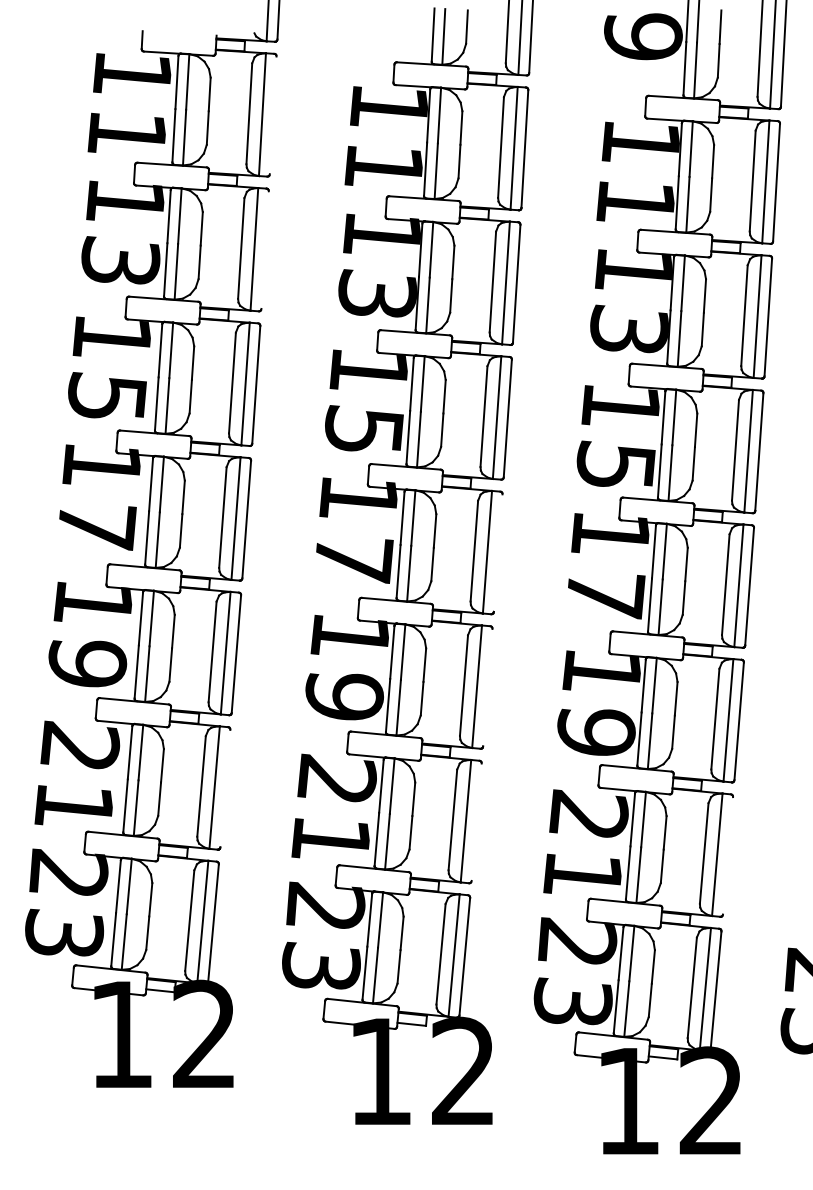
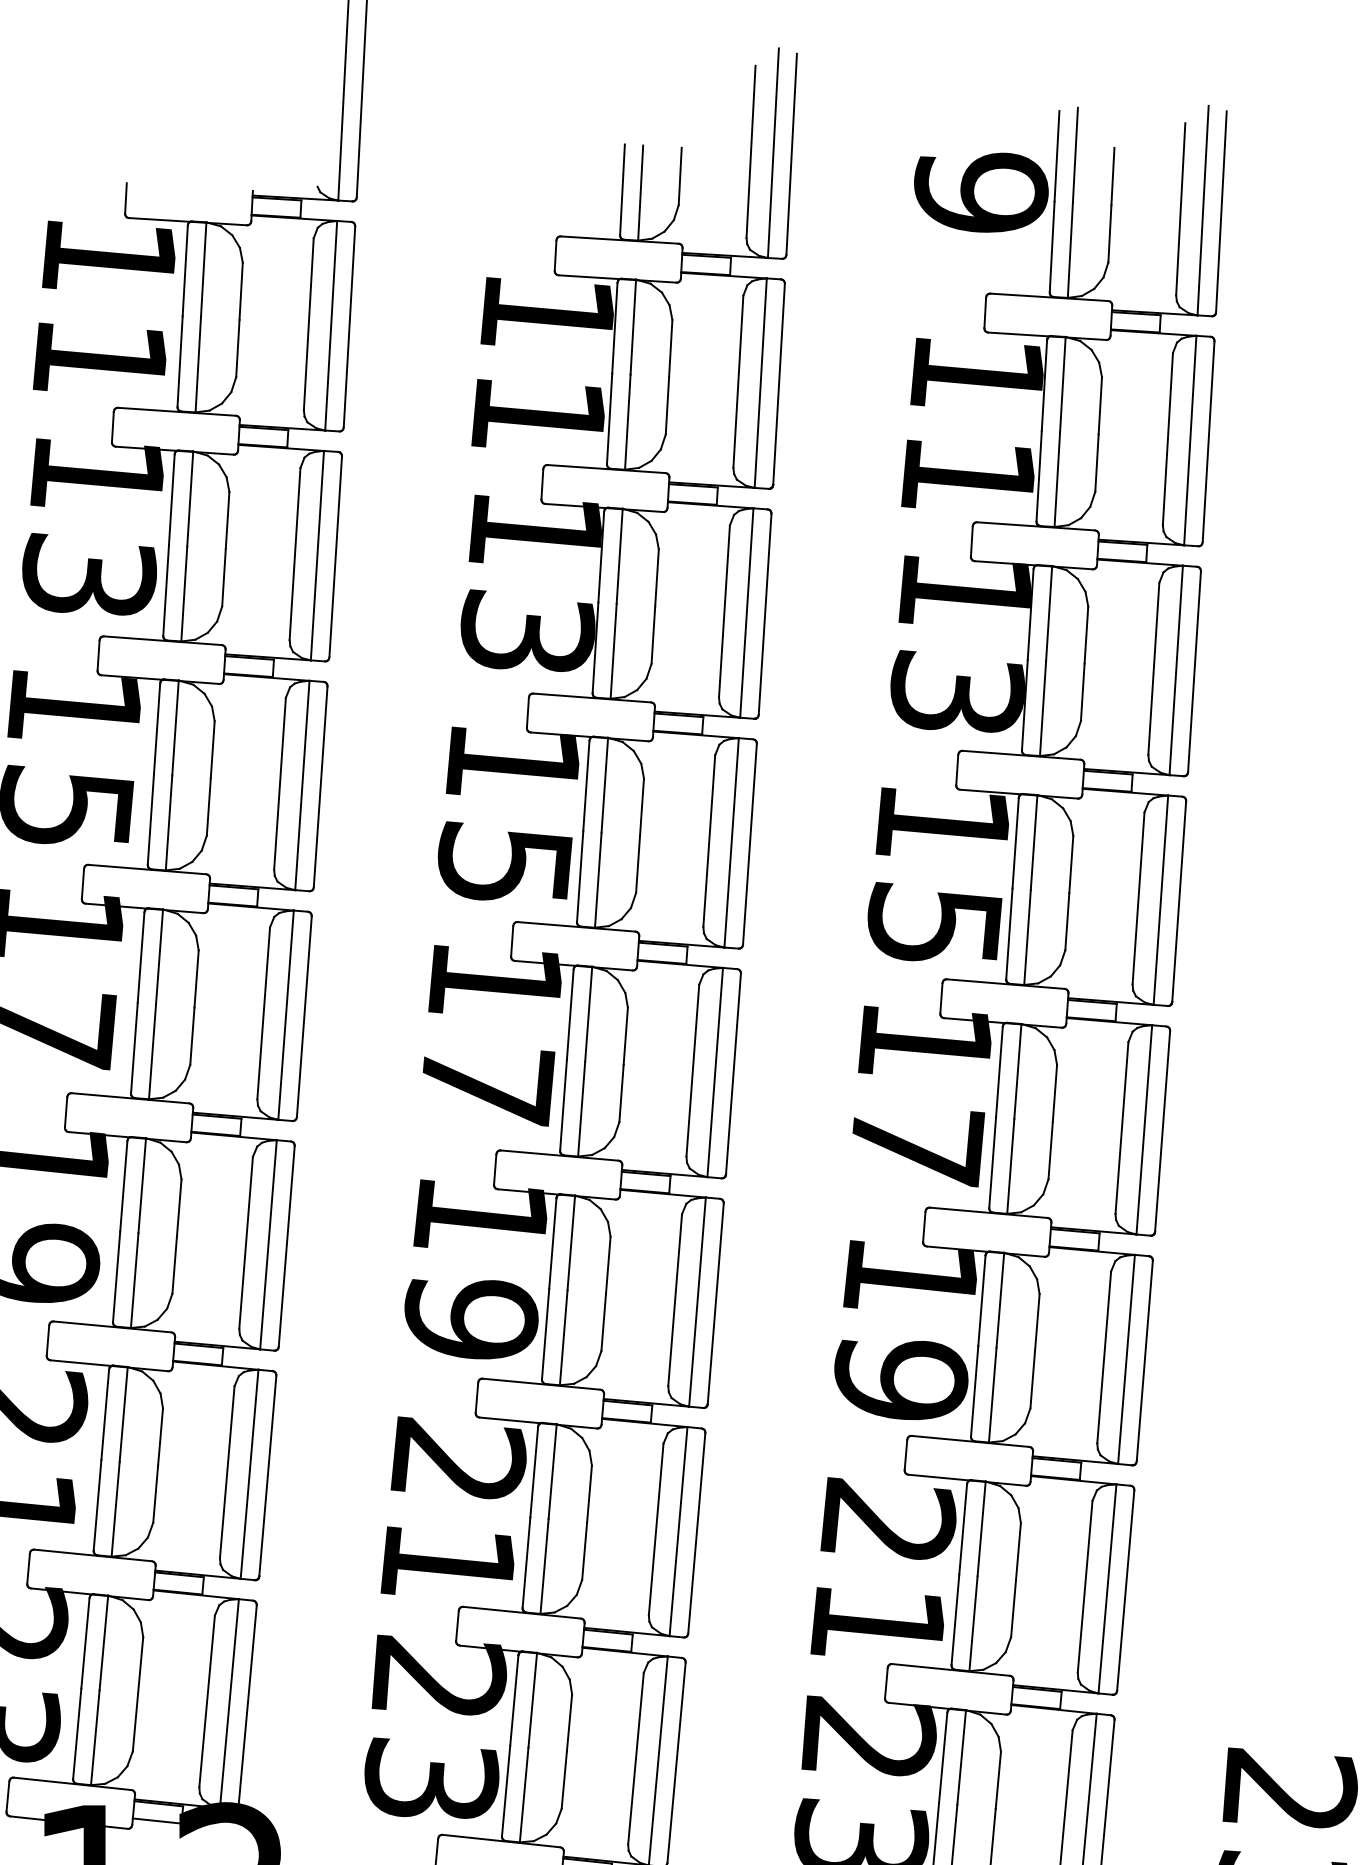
line: (272, 115) -> (348, 327), added
line: (264, 249) -> (334, 555), added
line: (497, 552) -> (732, 1072), added
line: (487, 687) -> (715, 1303), added
line: (225, 788) -> (268, 1475), added
line: (476, 821) -> (696, 1532), added
line: (727, 855) -> (1124, 1590), added

